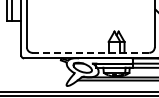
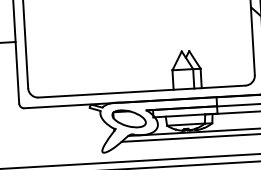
line: (90, 52) -> (141, 90), dashed -> solid

